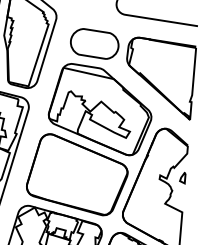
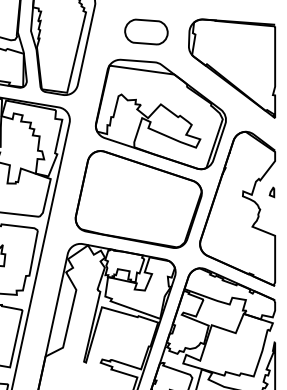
part: (94, 43) -> (146, 31), size x0.7
part: (182, 178) -> (271, 192), size x0.7

